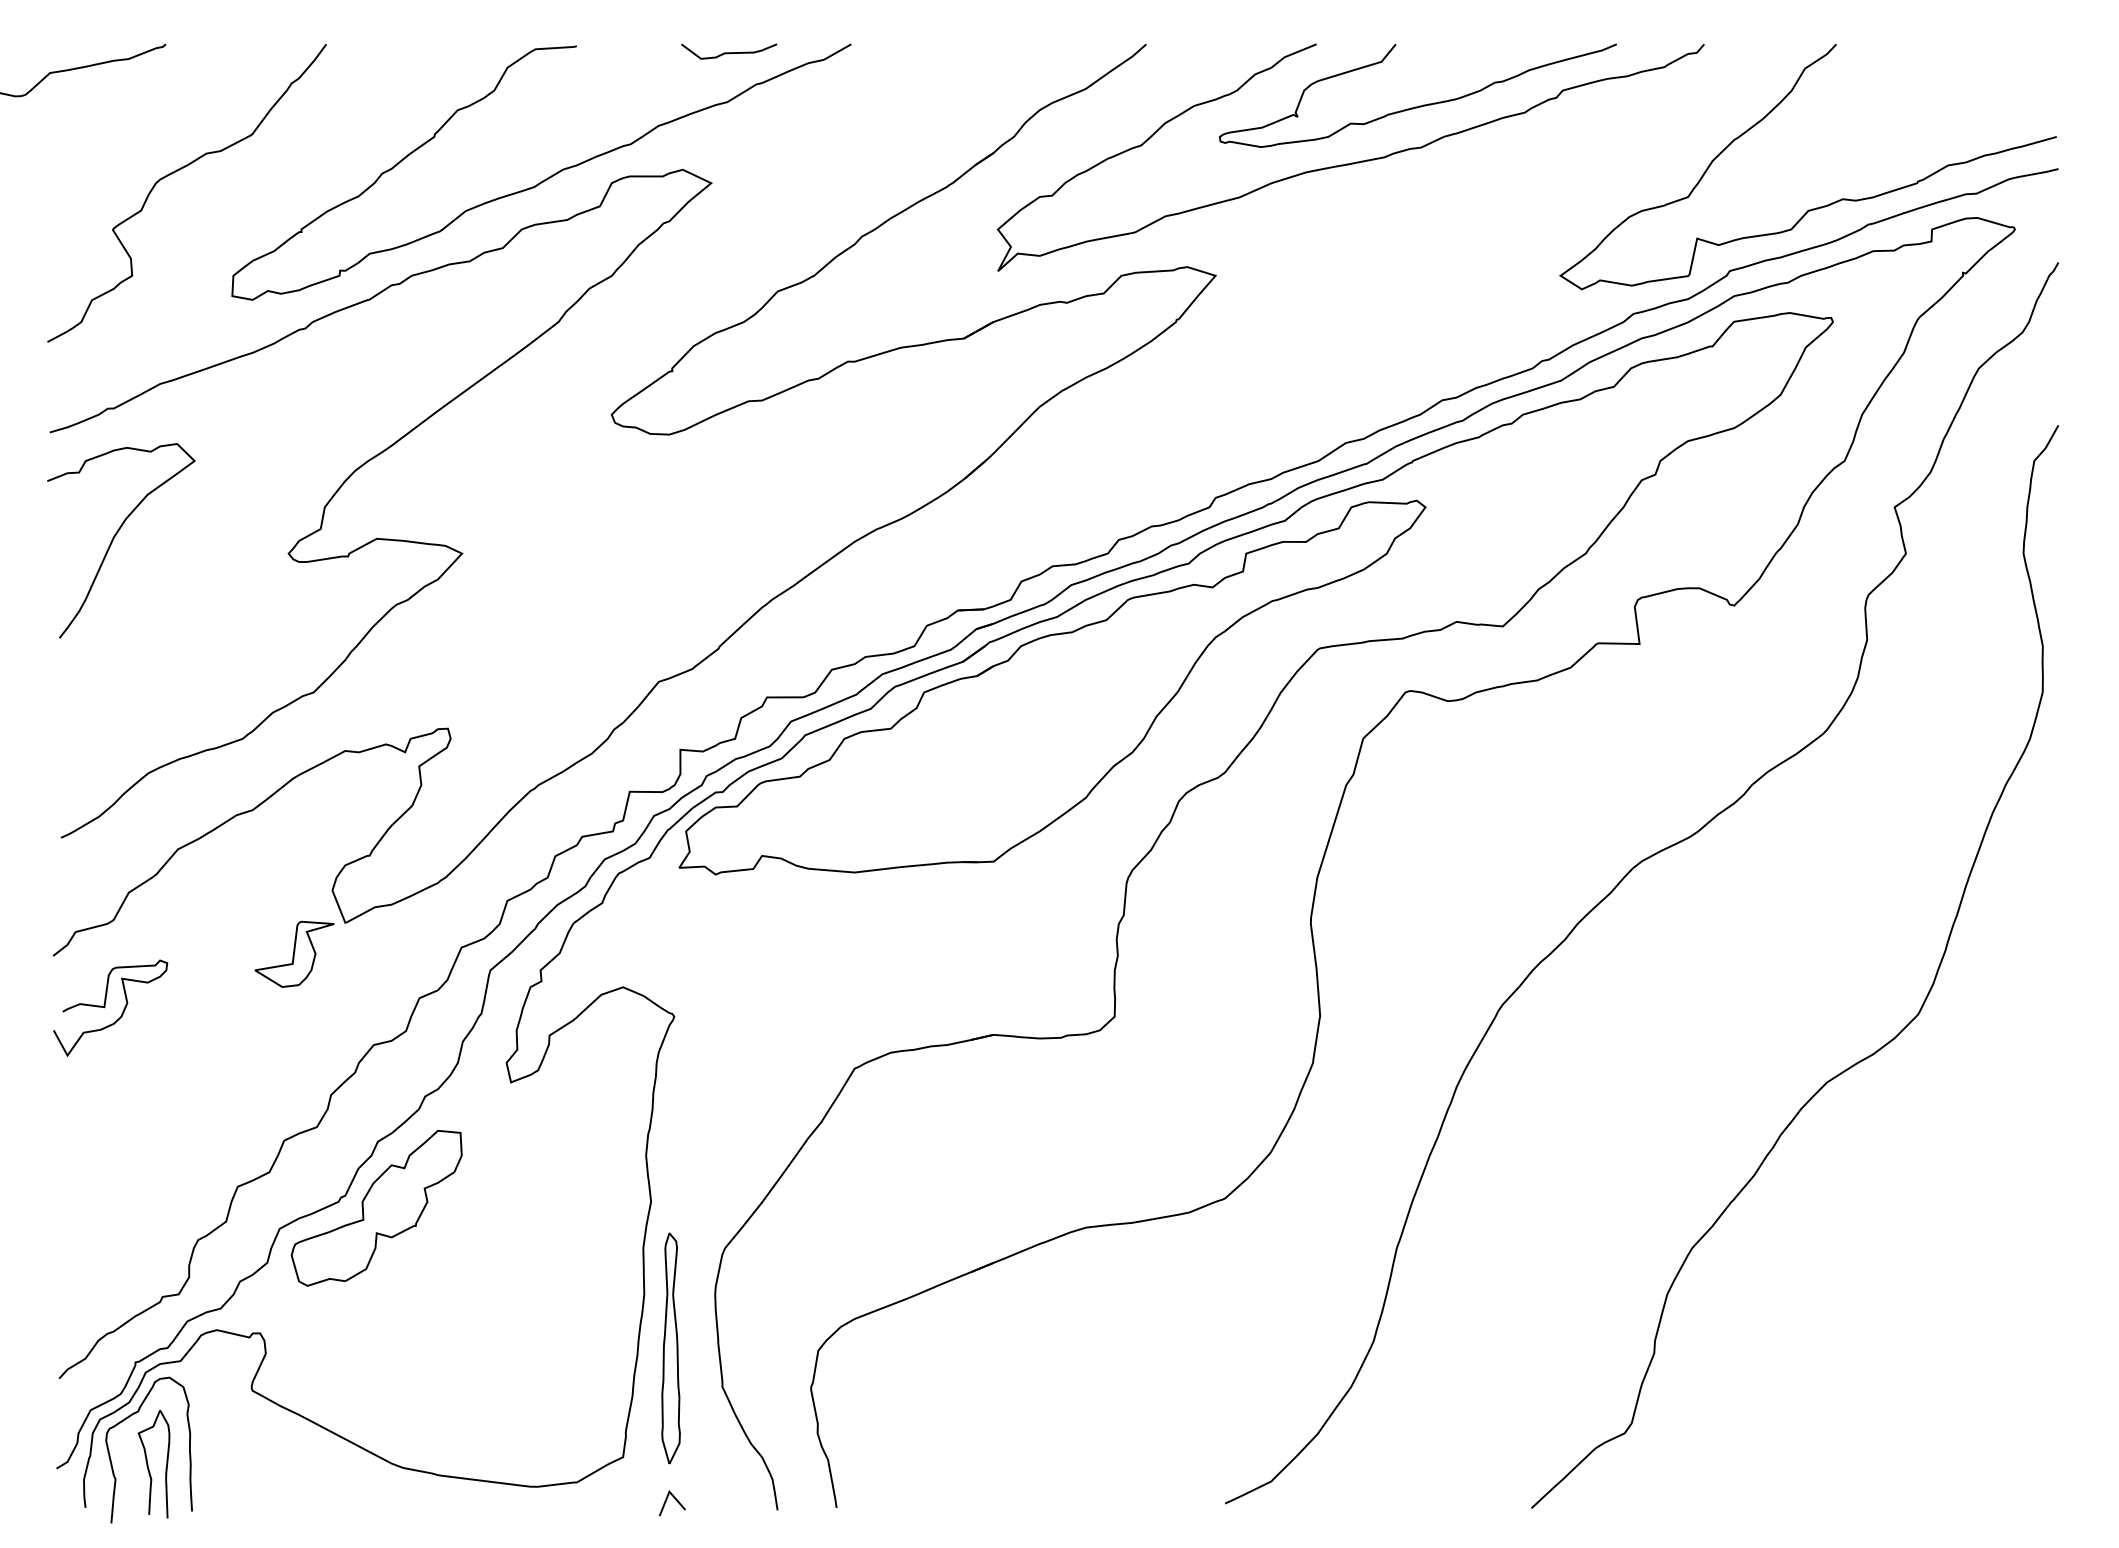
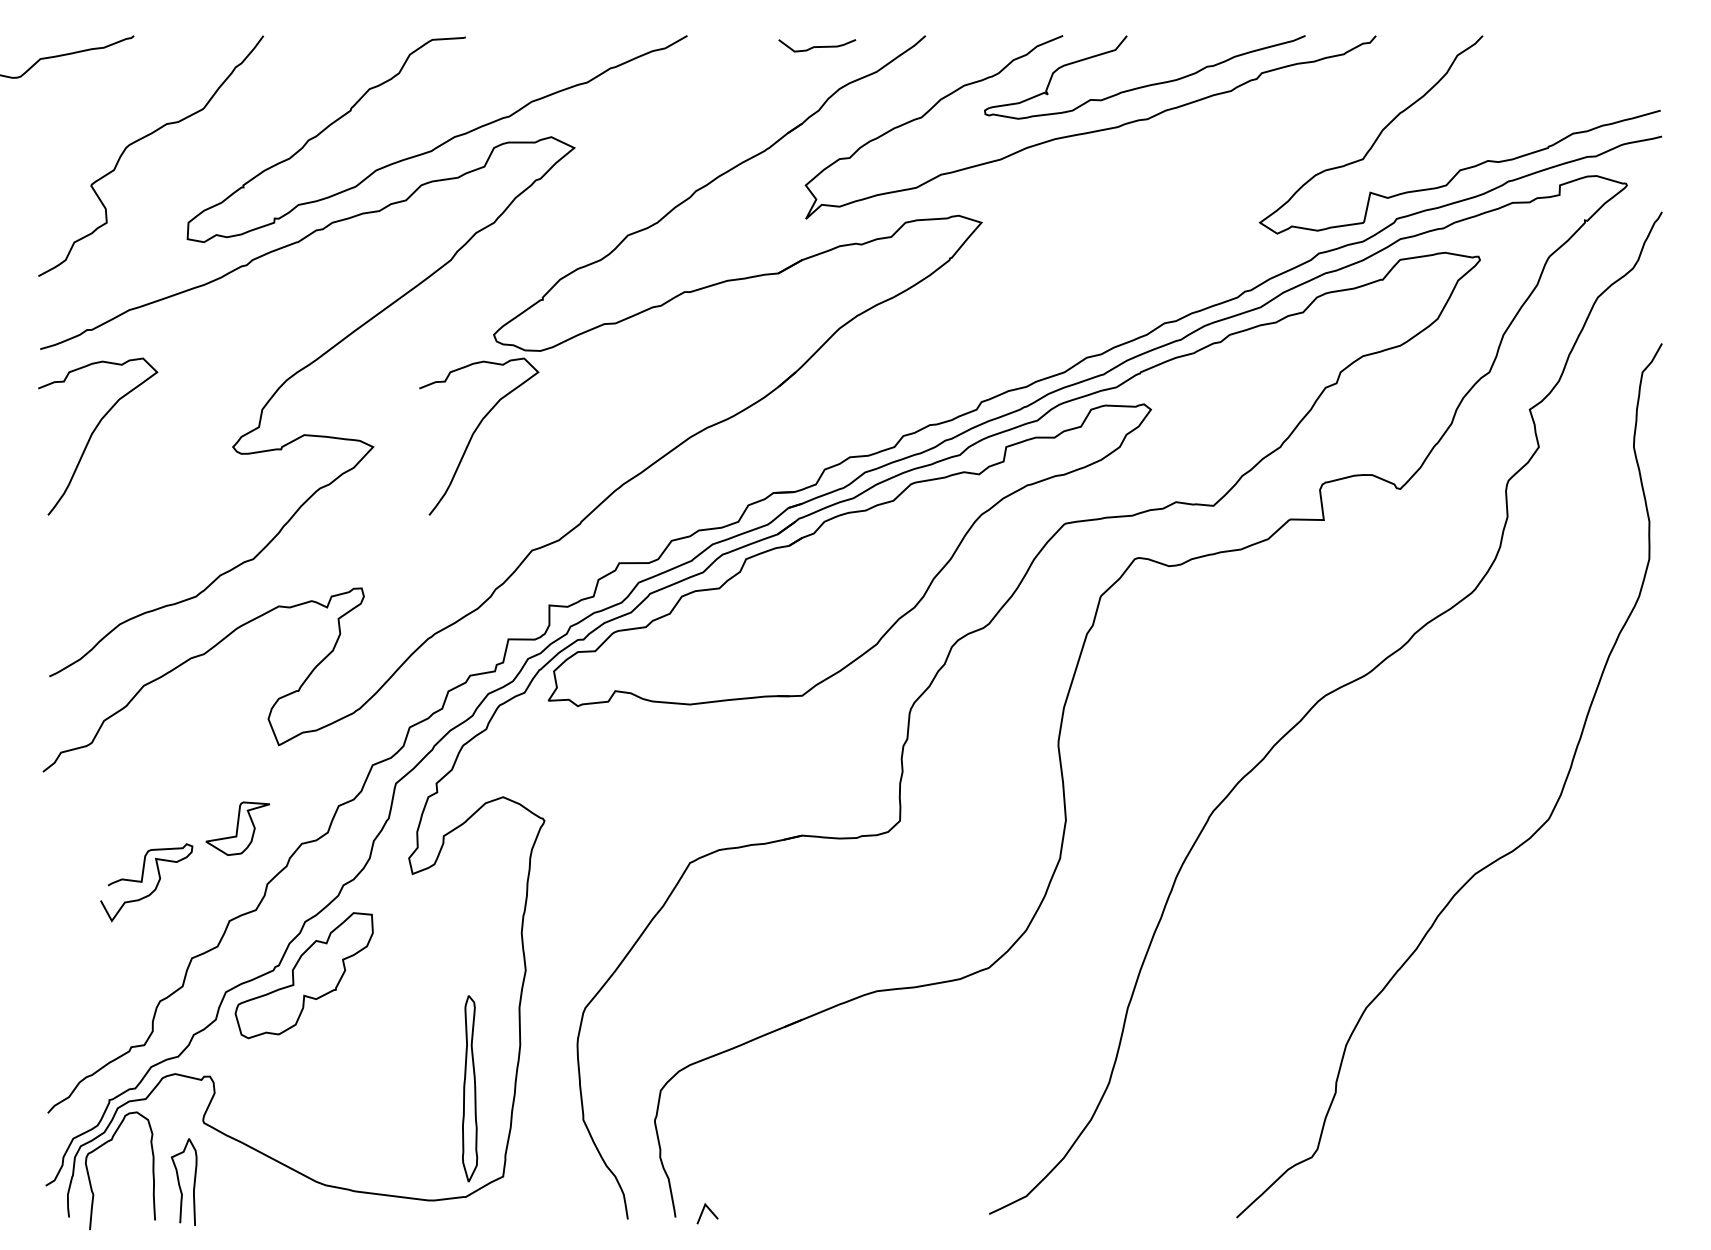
curve: (729, 52) -> (817, 46), moved
curve: (588, 535) -> (475, 432), added
part: (294, 953) -> (237, 828), moved
curve: (105, 1007) -> (142, 882), moved
part: (670, 1348) -> (469, 1088), moved
curve: (148, 1464) -> (179, 1182), moved
line: (675, 1500) -> (710, 1211), moved

